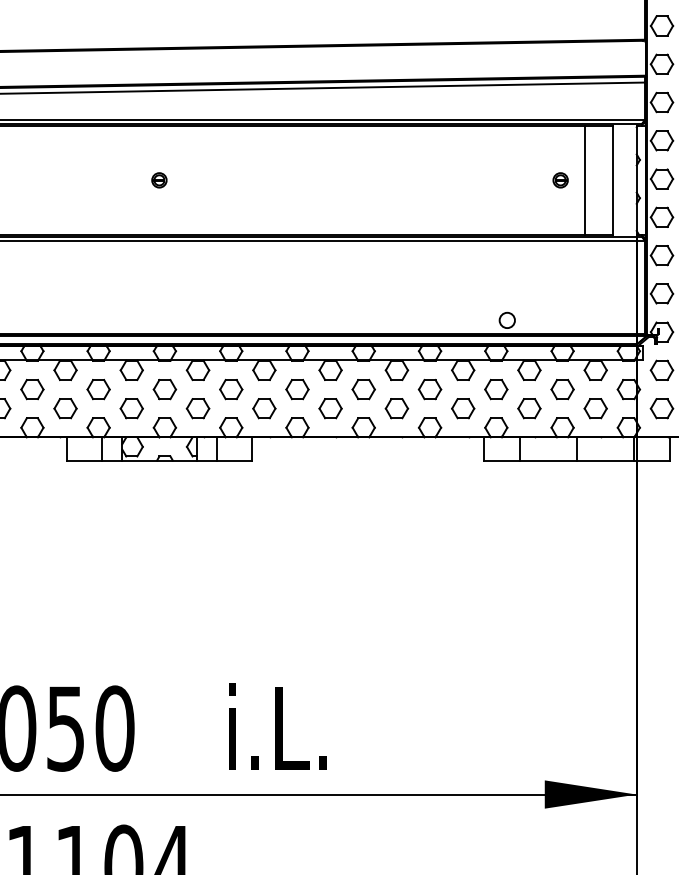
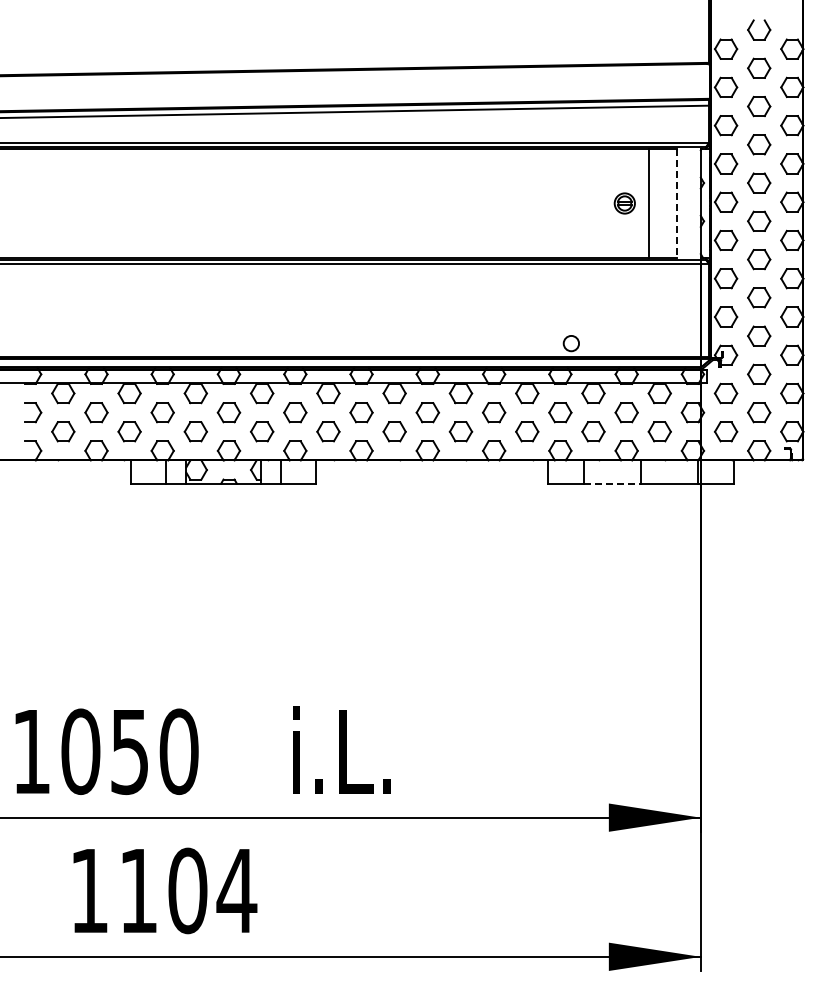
part: (159, 180) -> (223, 203), removed
part: (560, 180) -> (624, 203), size x1.4
line: (612, 180) -> (676, 203), solid -> dashed
line: (548, 460) -> (612, 483), solid -> dashed

